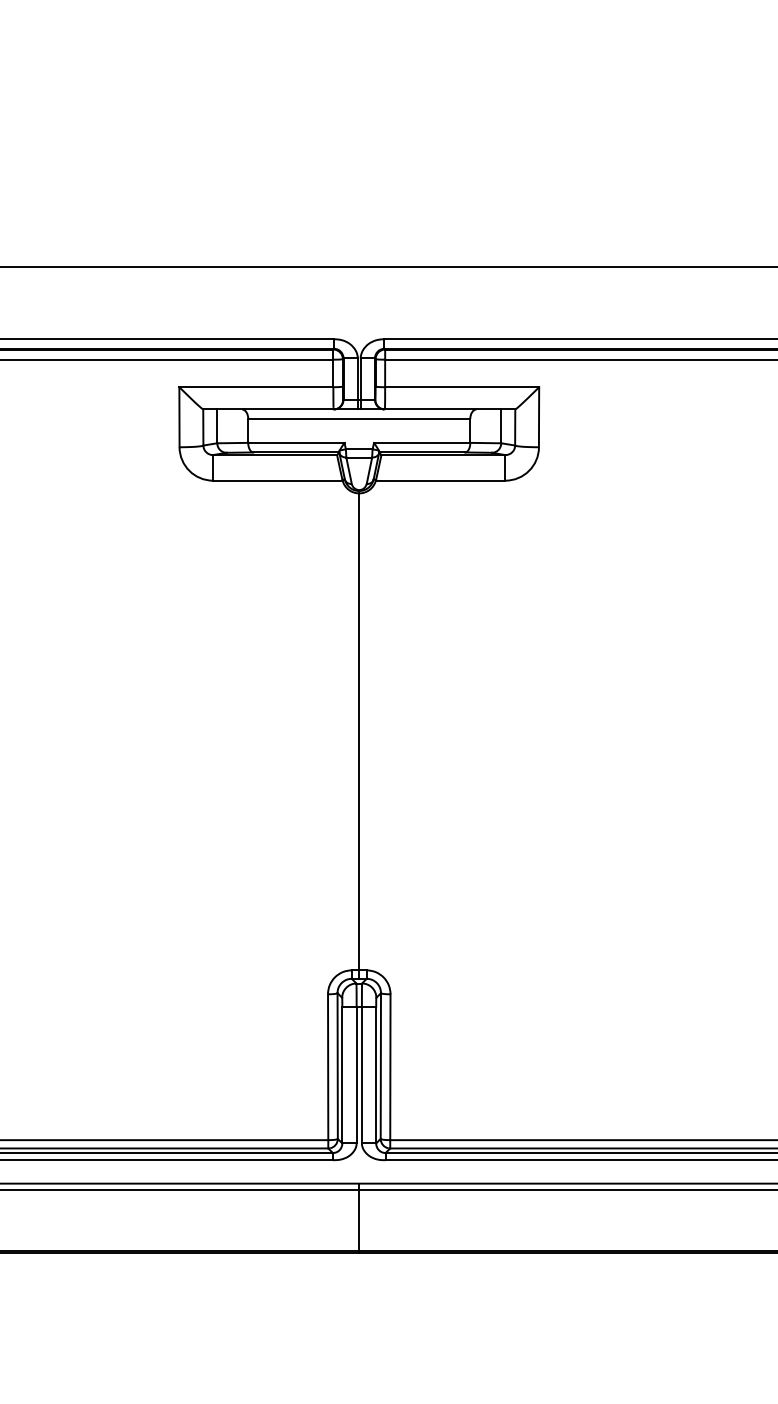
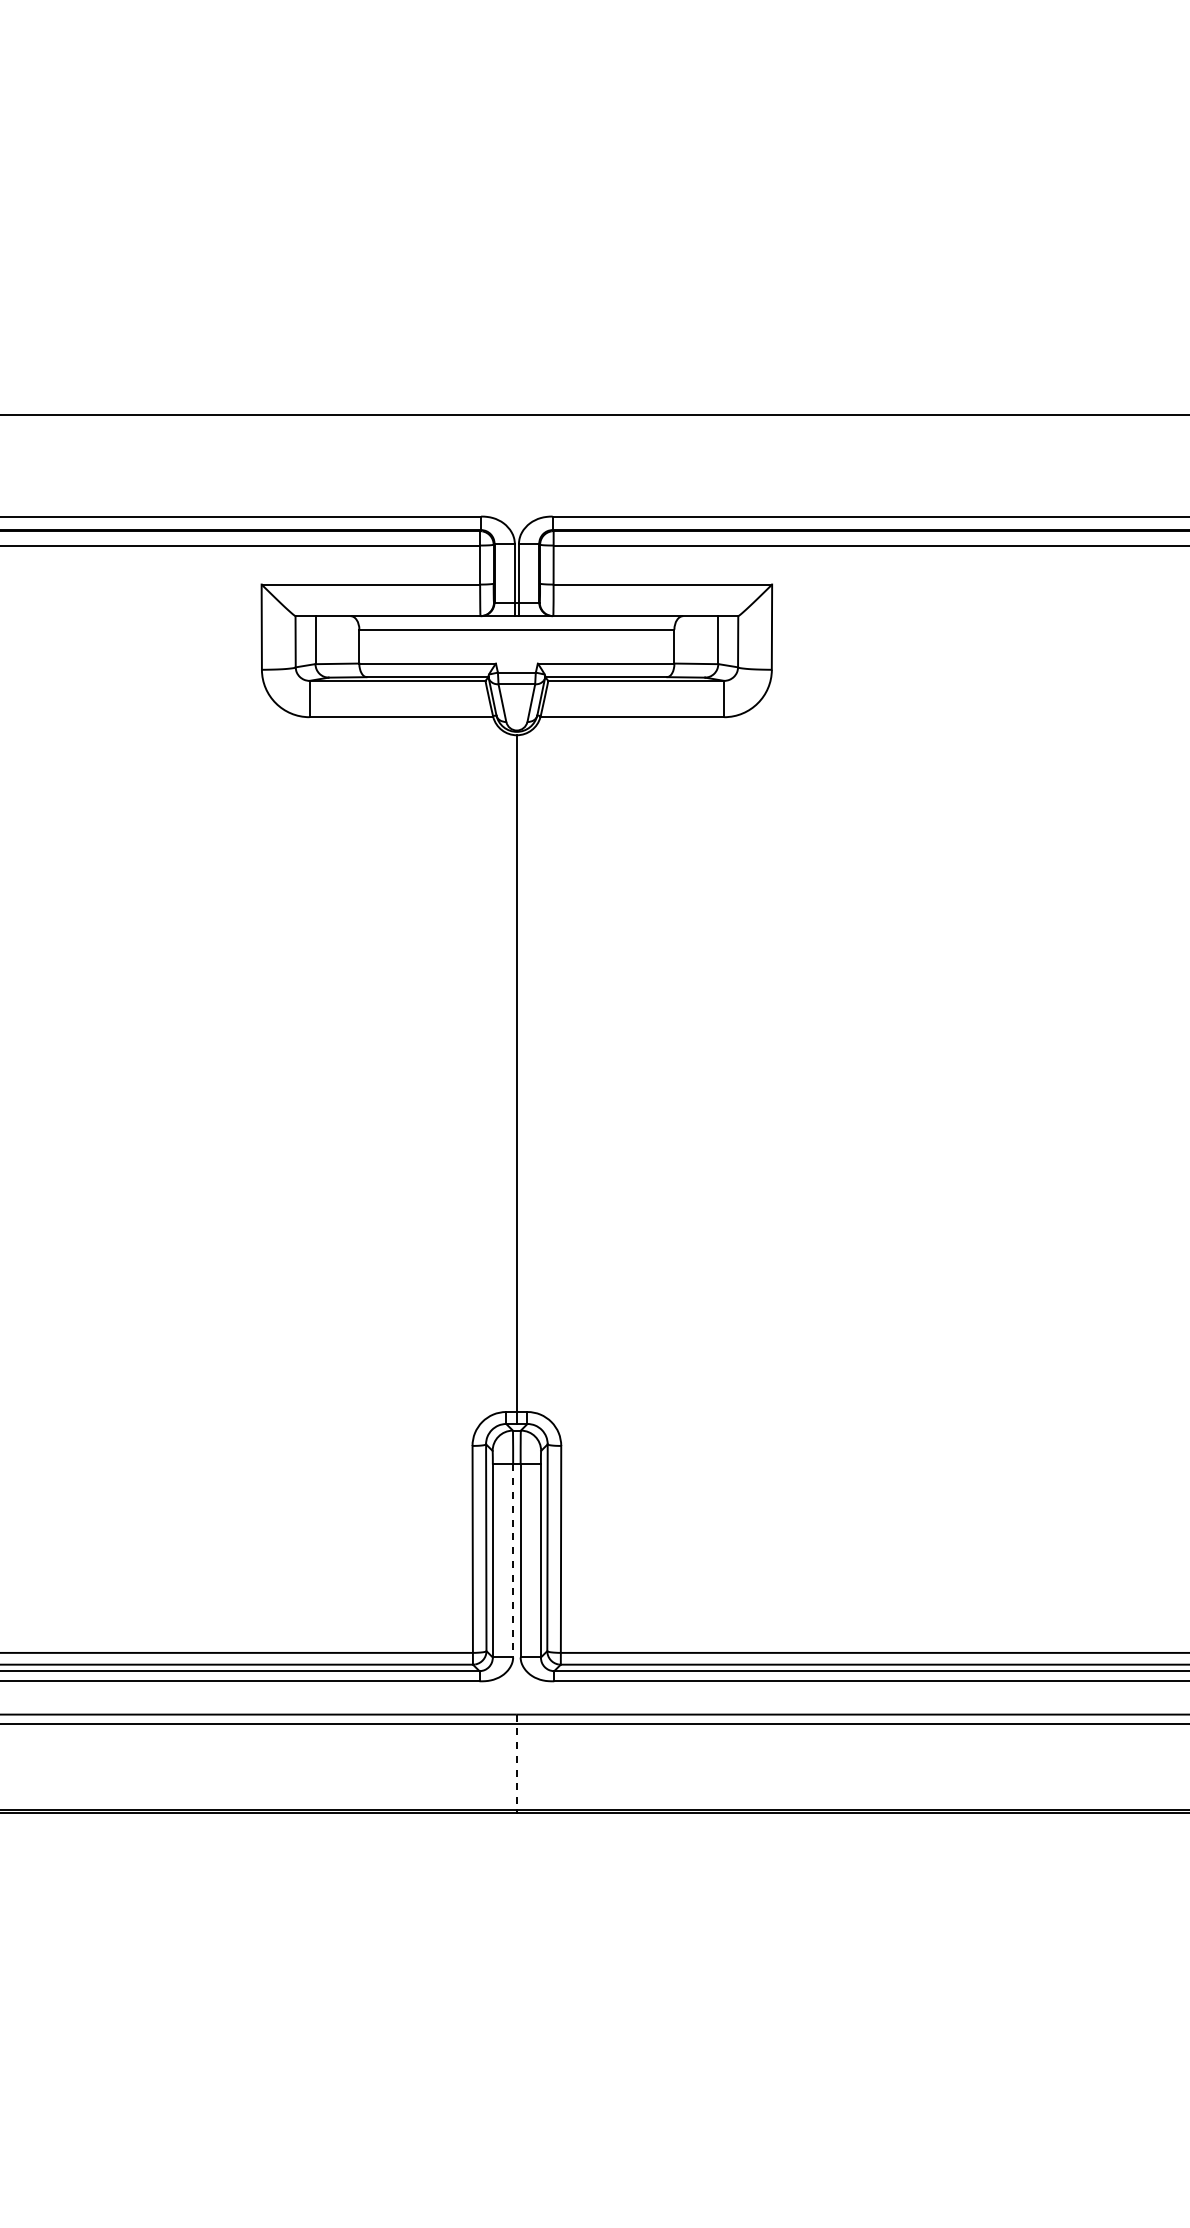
line: (356, 1075) -> (513, 1560), solid -> dashed
line: (358, 1217) -> (516, 1762), solid -> dashed

